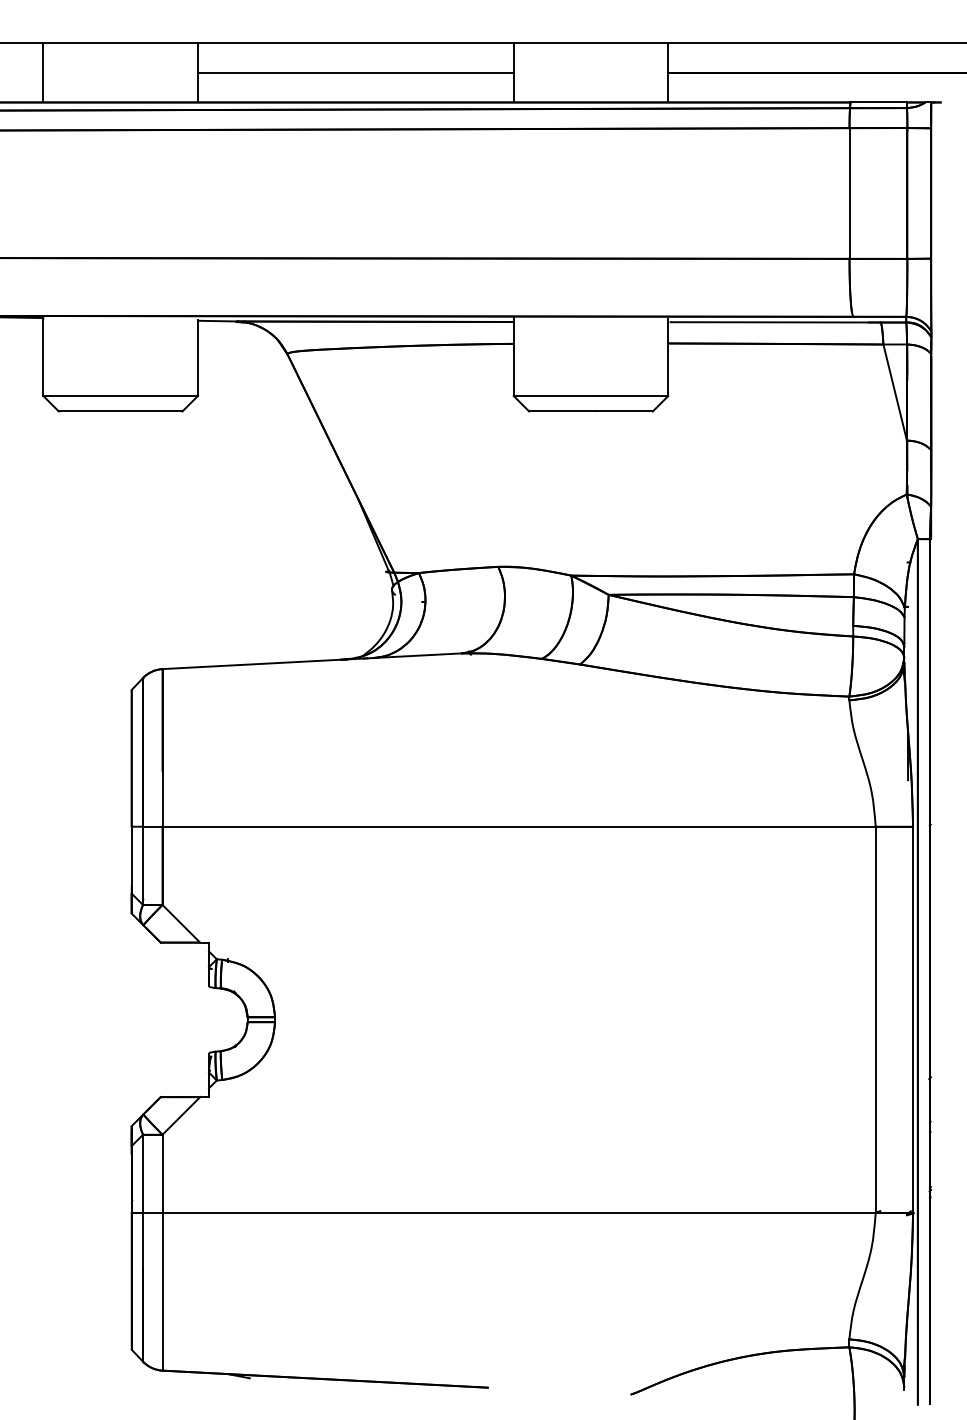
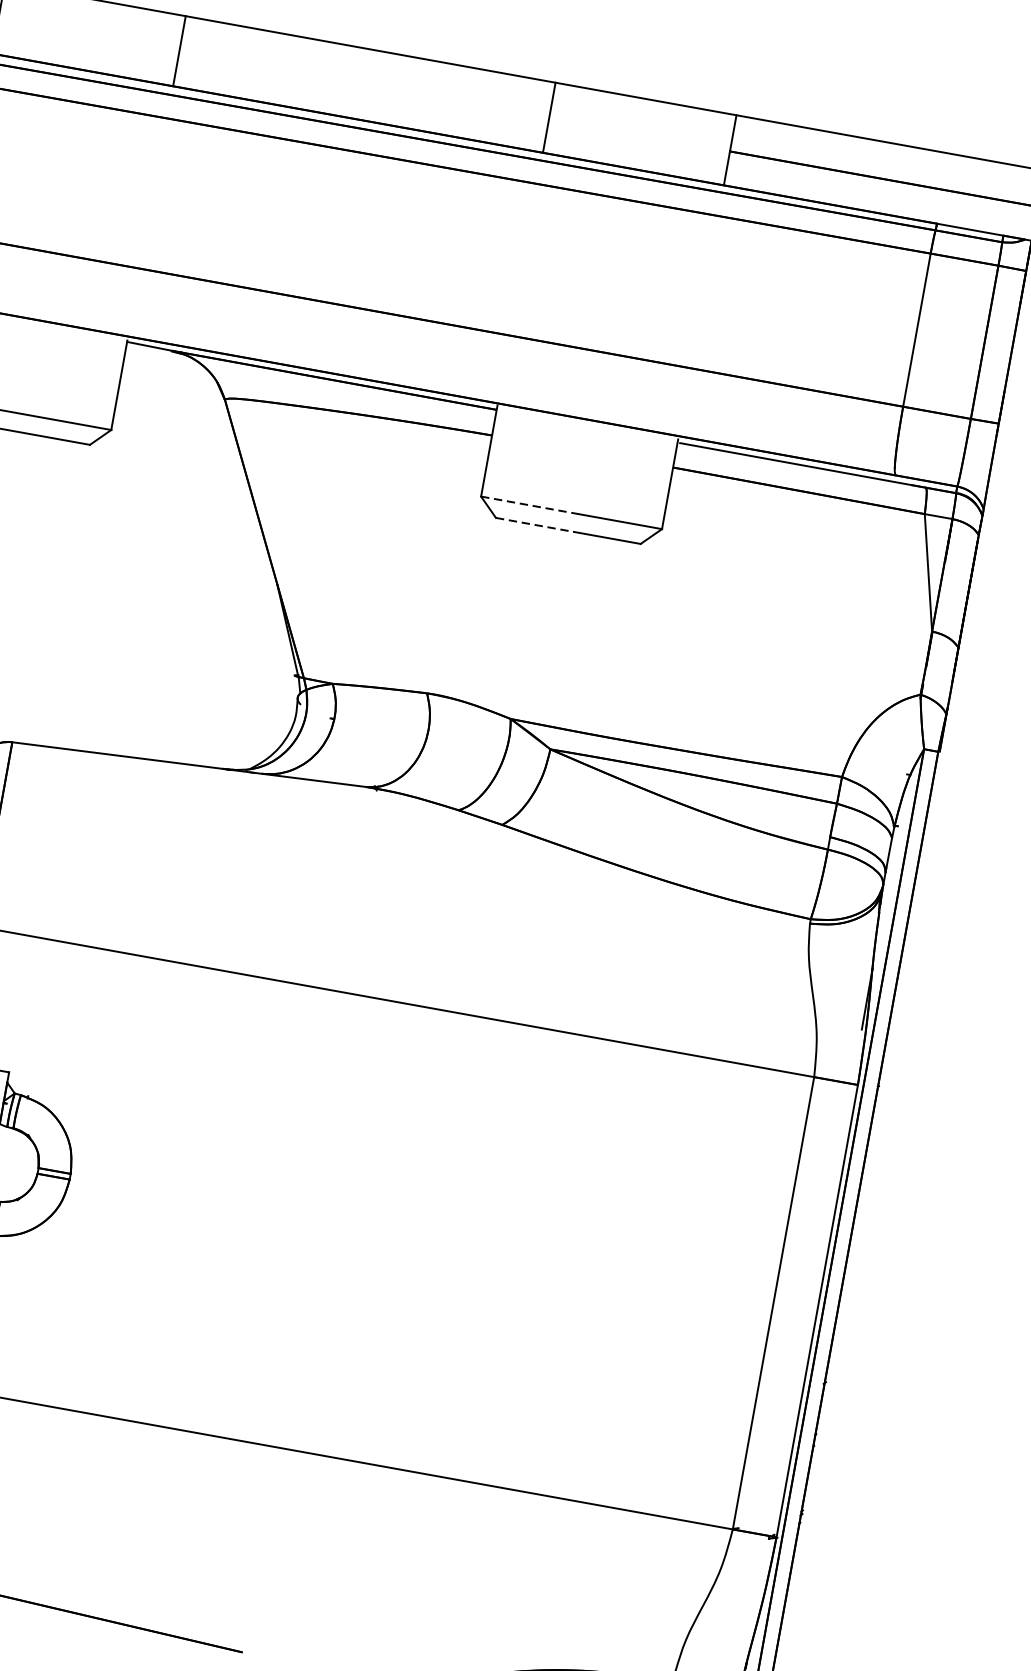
line: (355, 73) -> (363, 85), removed
line: (555, 396) -> (529, 505), solid -> dashed
line: (563, 411) -> (536, 525), solid -> dashed

